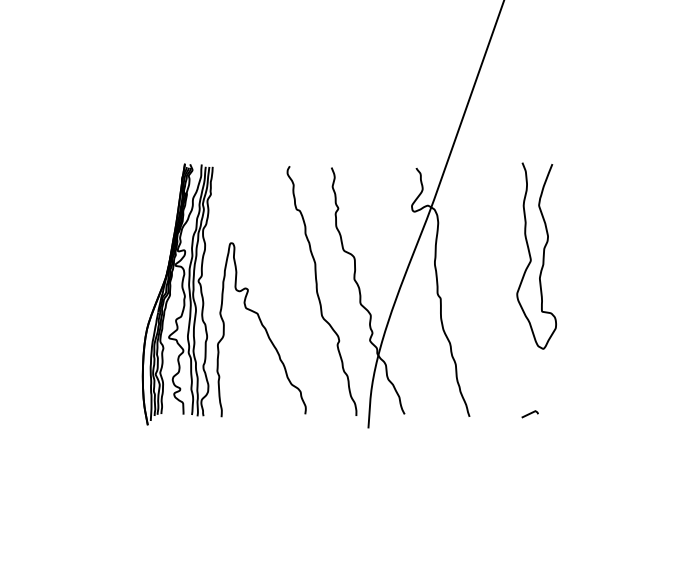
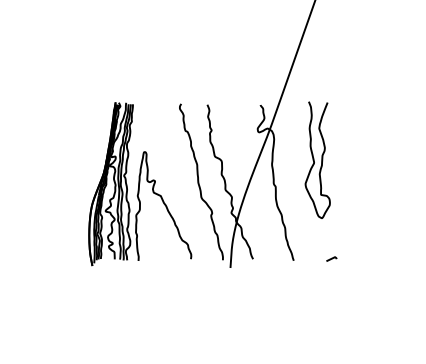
curve: (531, 255) -> (314, 159), moved

